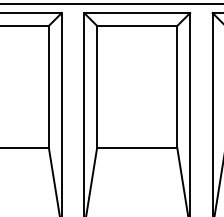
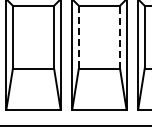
line: (178, 85) -> (120, 36), solid -> dashed
line: (96, 87) -> (78, 37), solid -> dashed

